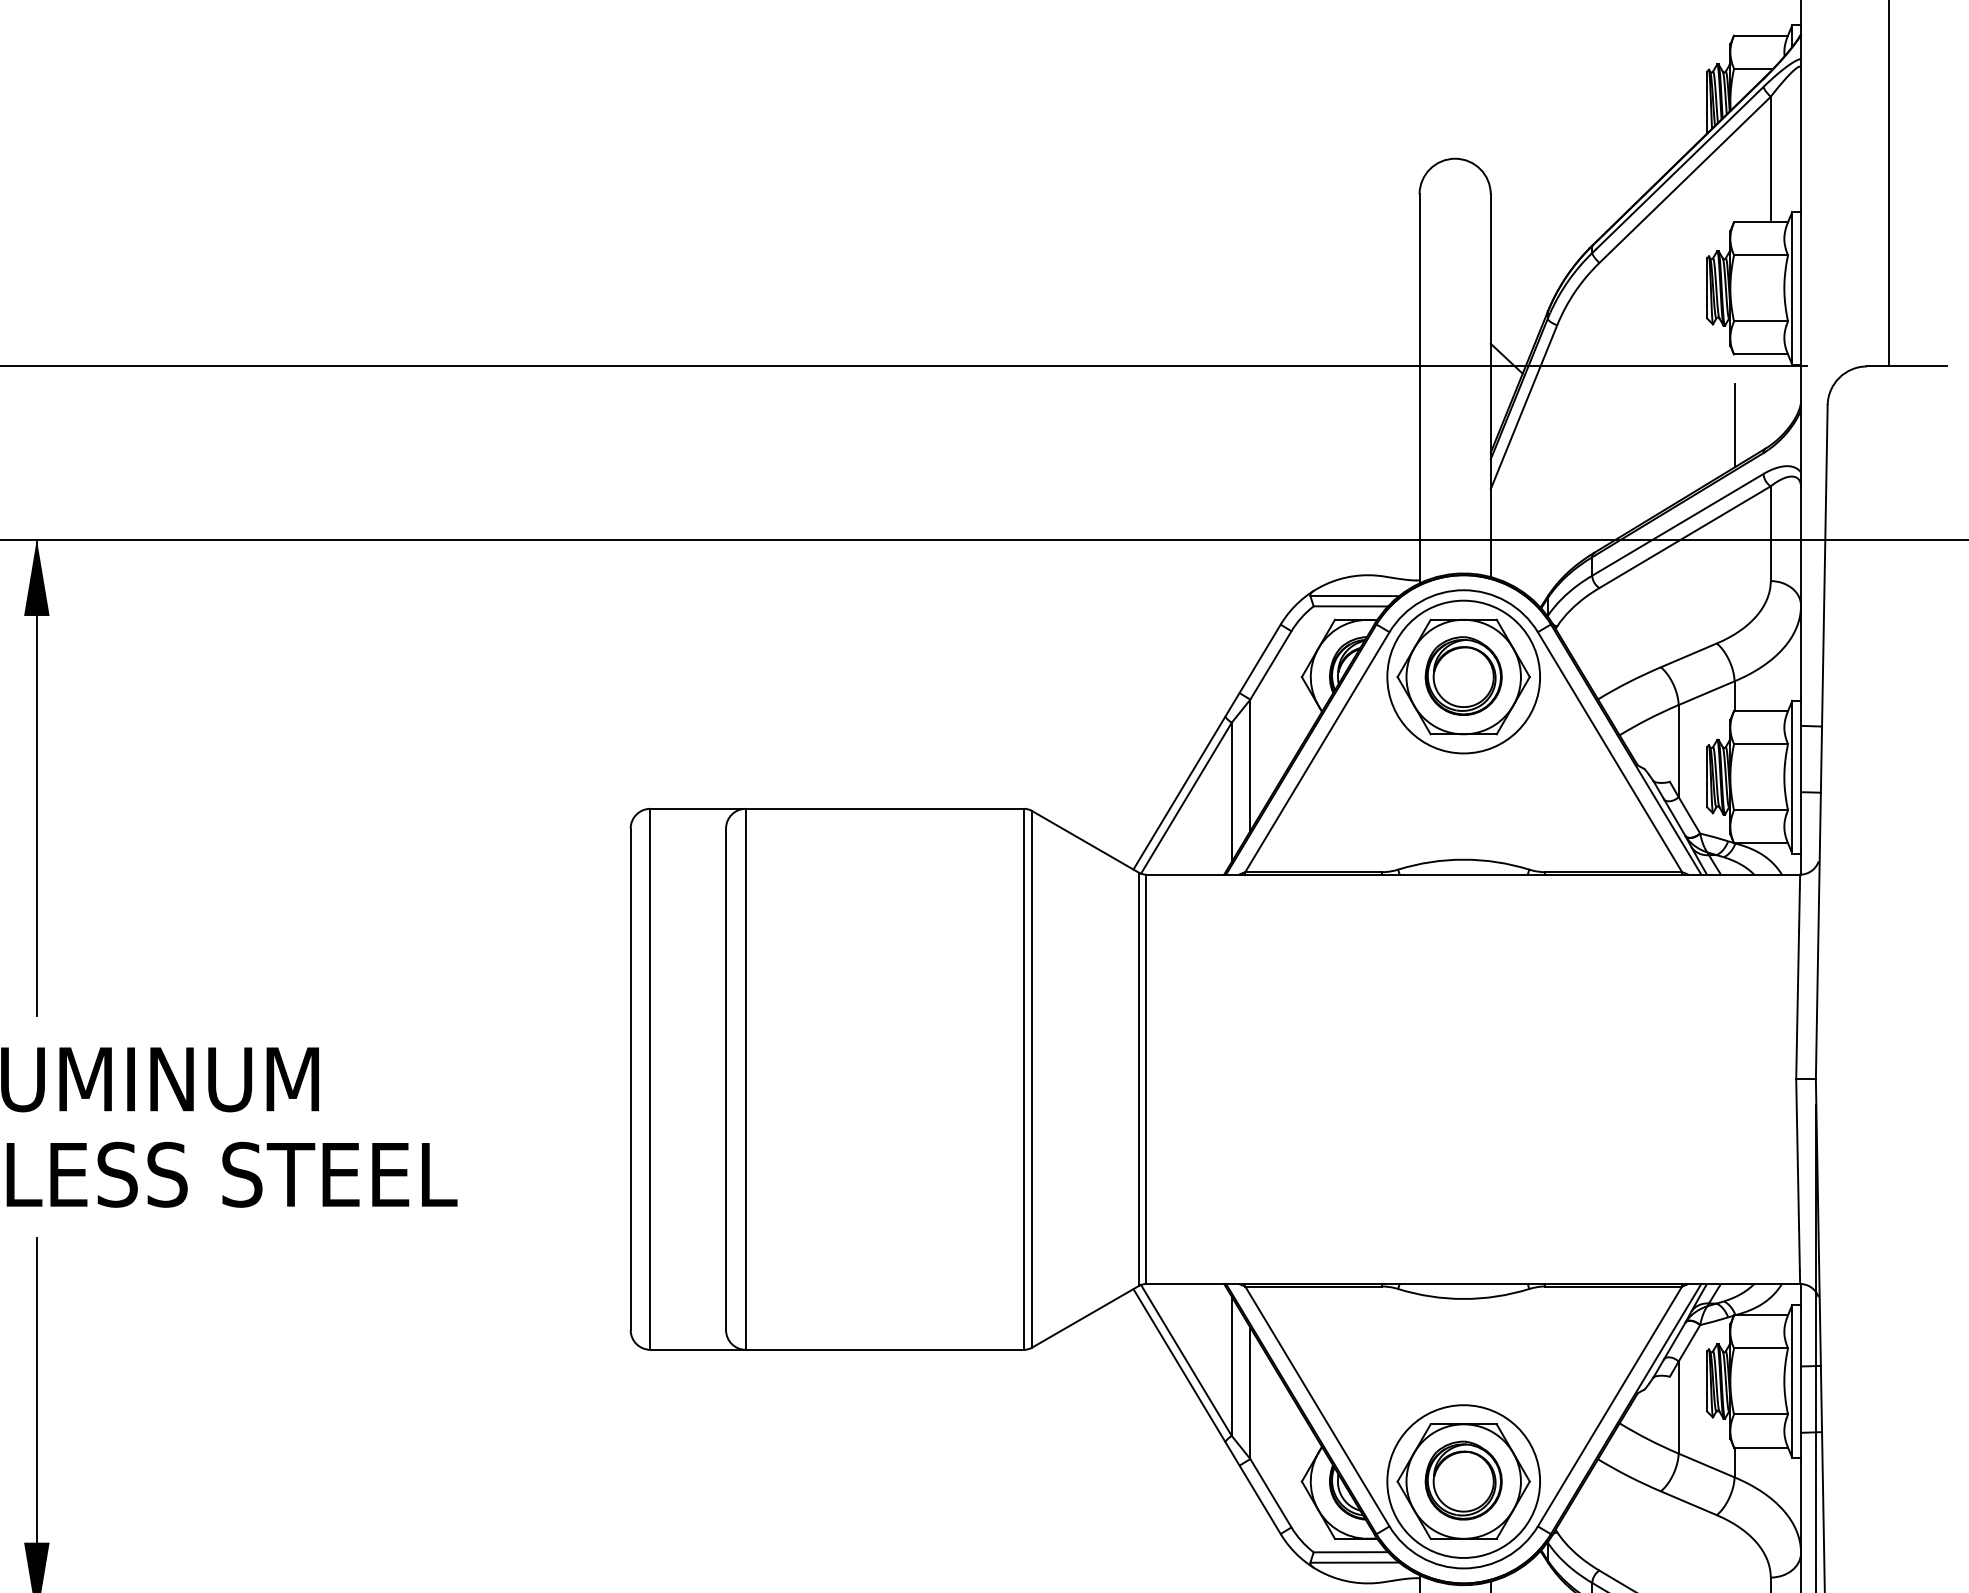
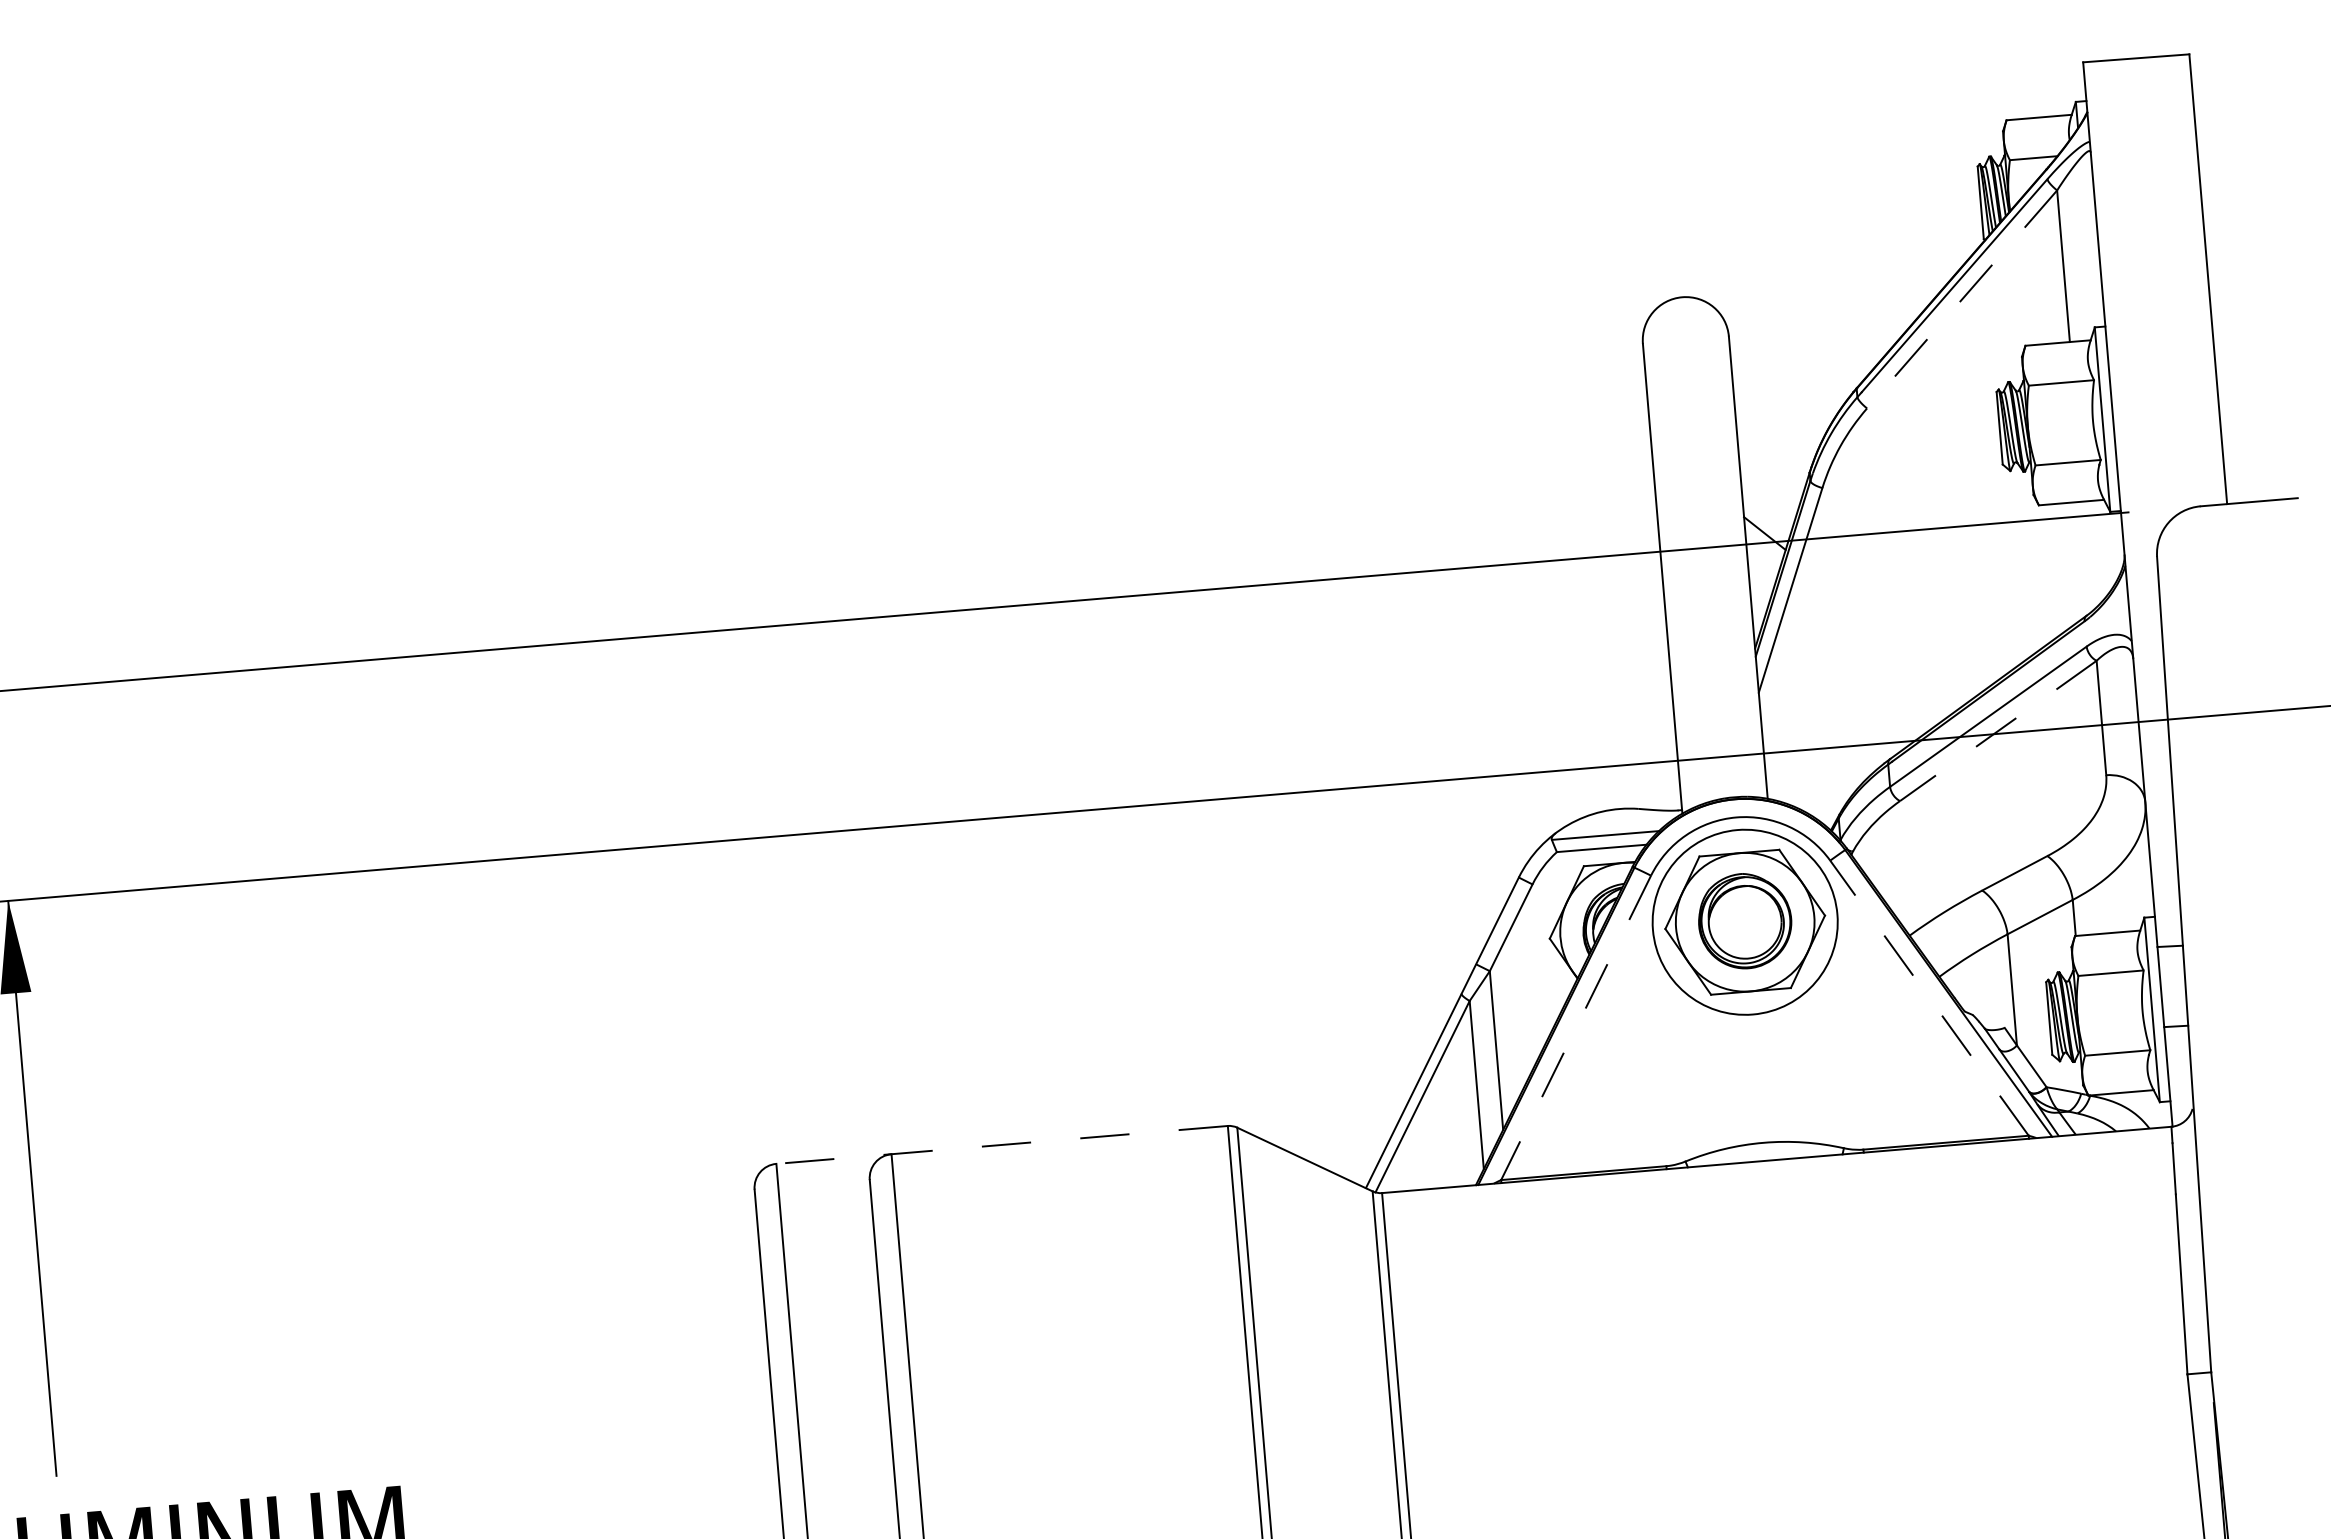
line: (1684, 180) -> (1961, 300), solid -> dashed
line: (1734, 425) -> (2046, 591), removed
line: (1685, 537) -> (1998, 731), solid -> dashed
line: (1317, 752) -> (1576, 1028), solid -> dashed
line: (1610, 752) -> (1930, 998), solid -> dashed
line: (837, 808) -> (1002, 1144), solid -> dashed

